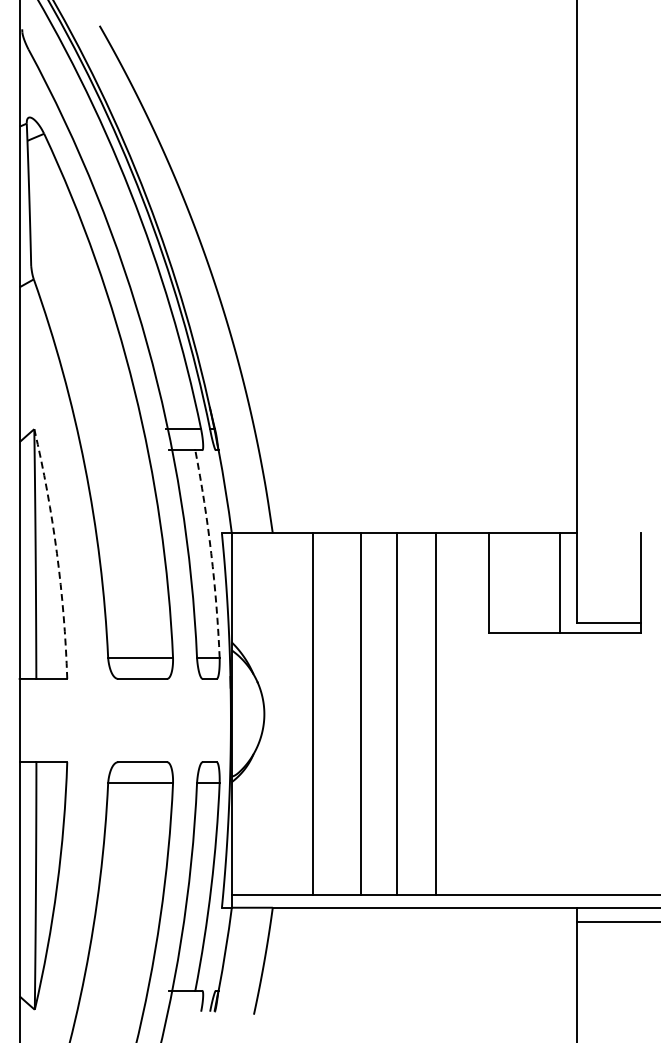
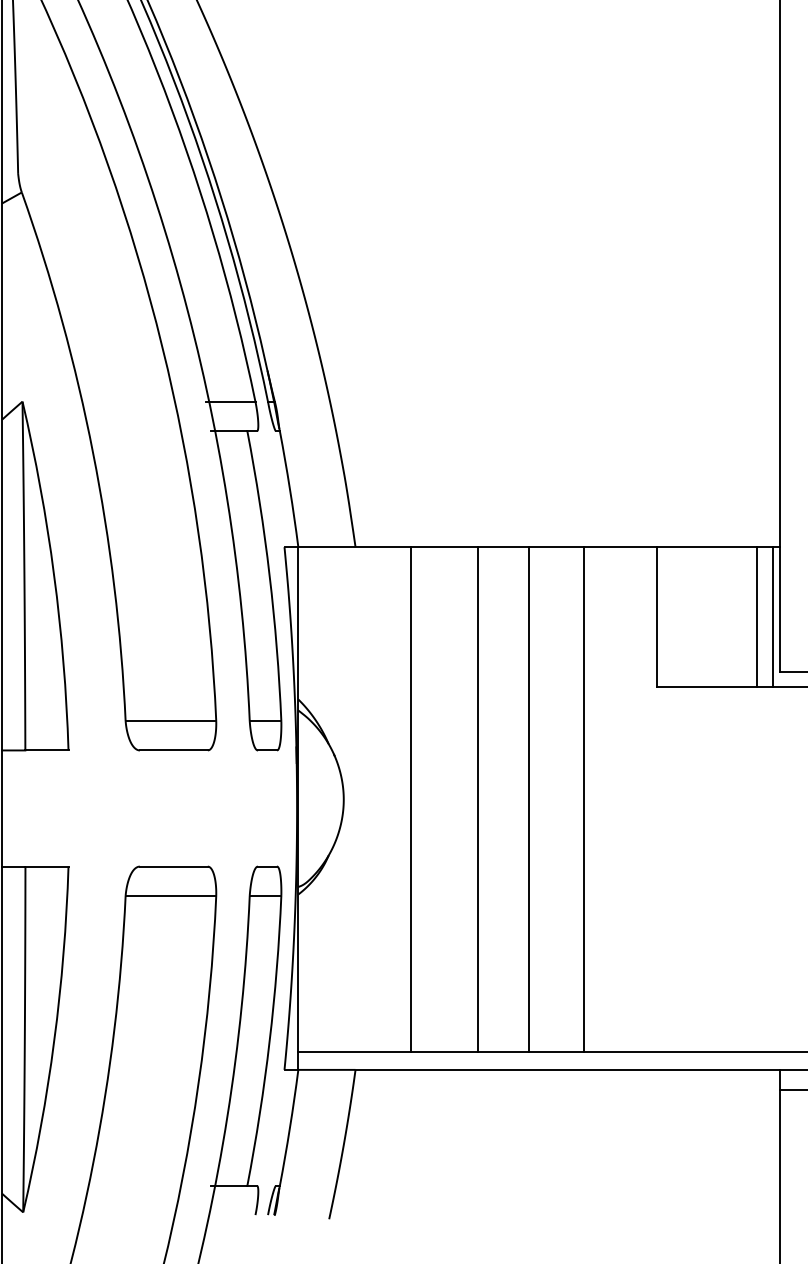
arc: (56, 553) -> (53, 575), dashed -> solid
arc: (211, 553) -> (269, 575), dashed -> solid
line: (571, 583) -> (772, 617), added

